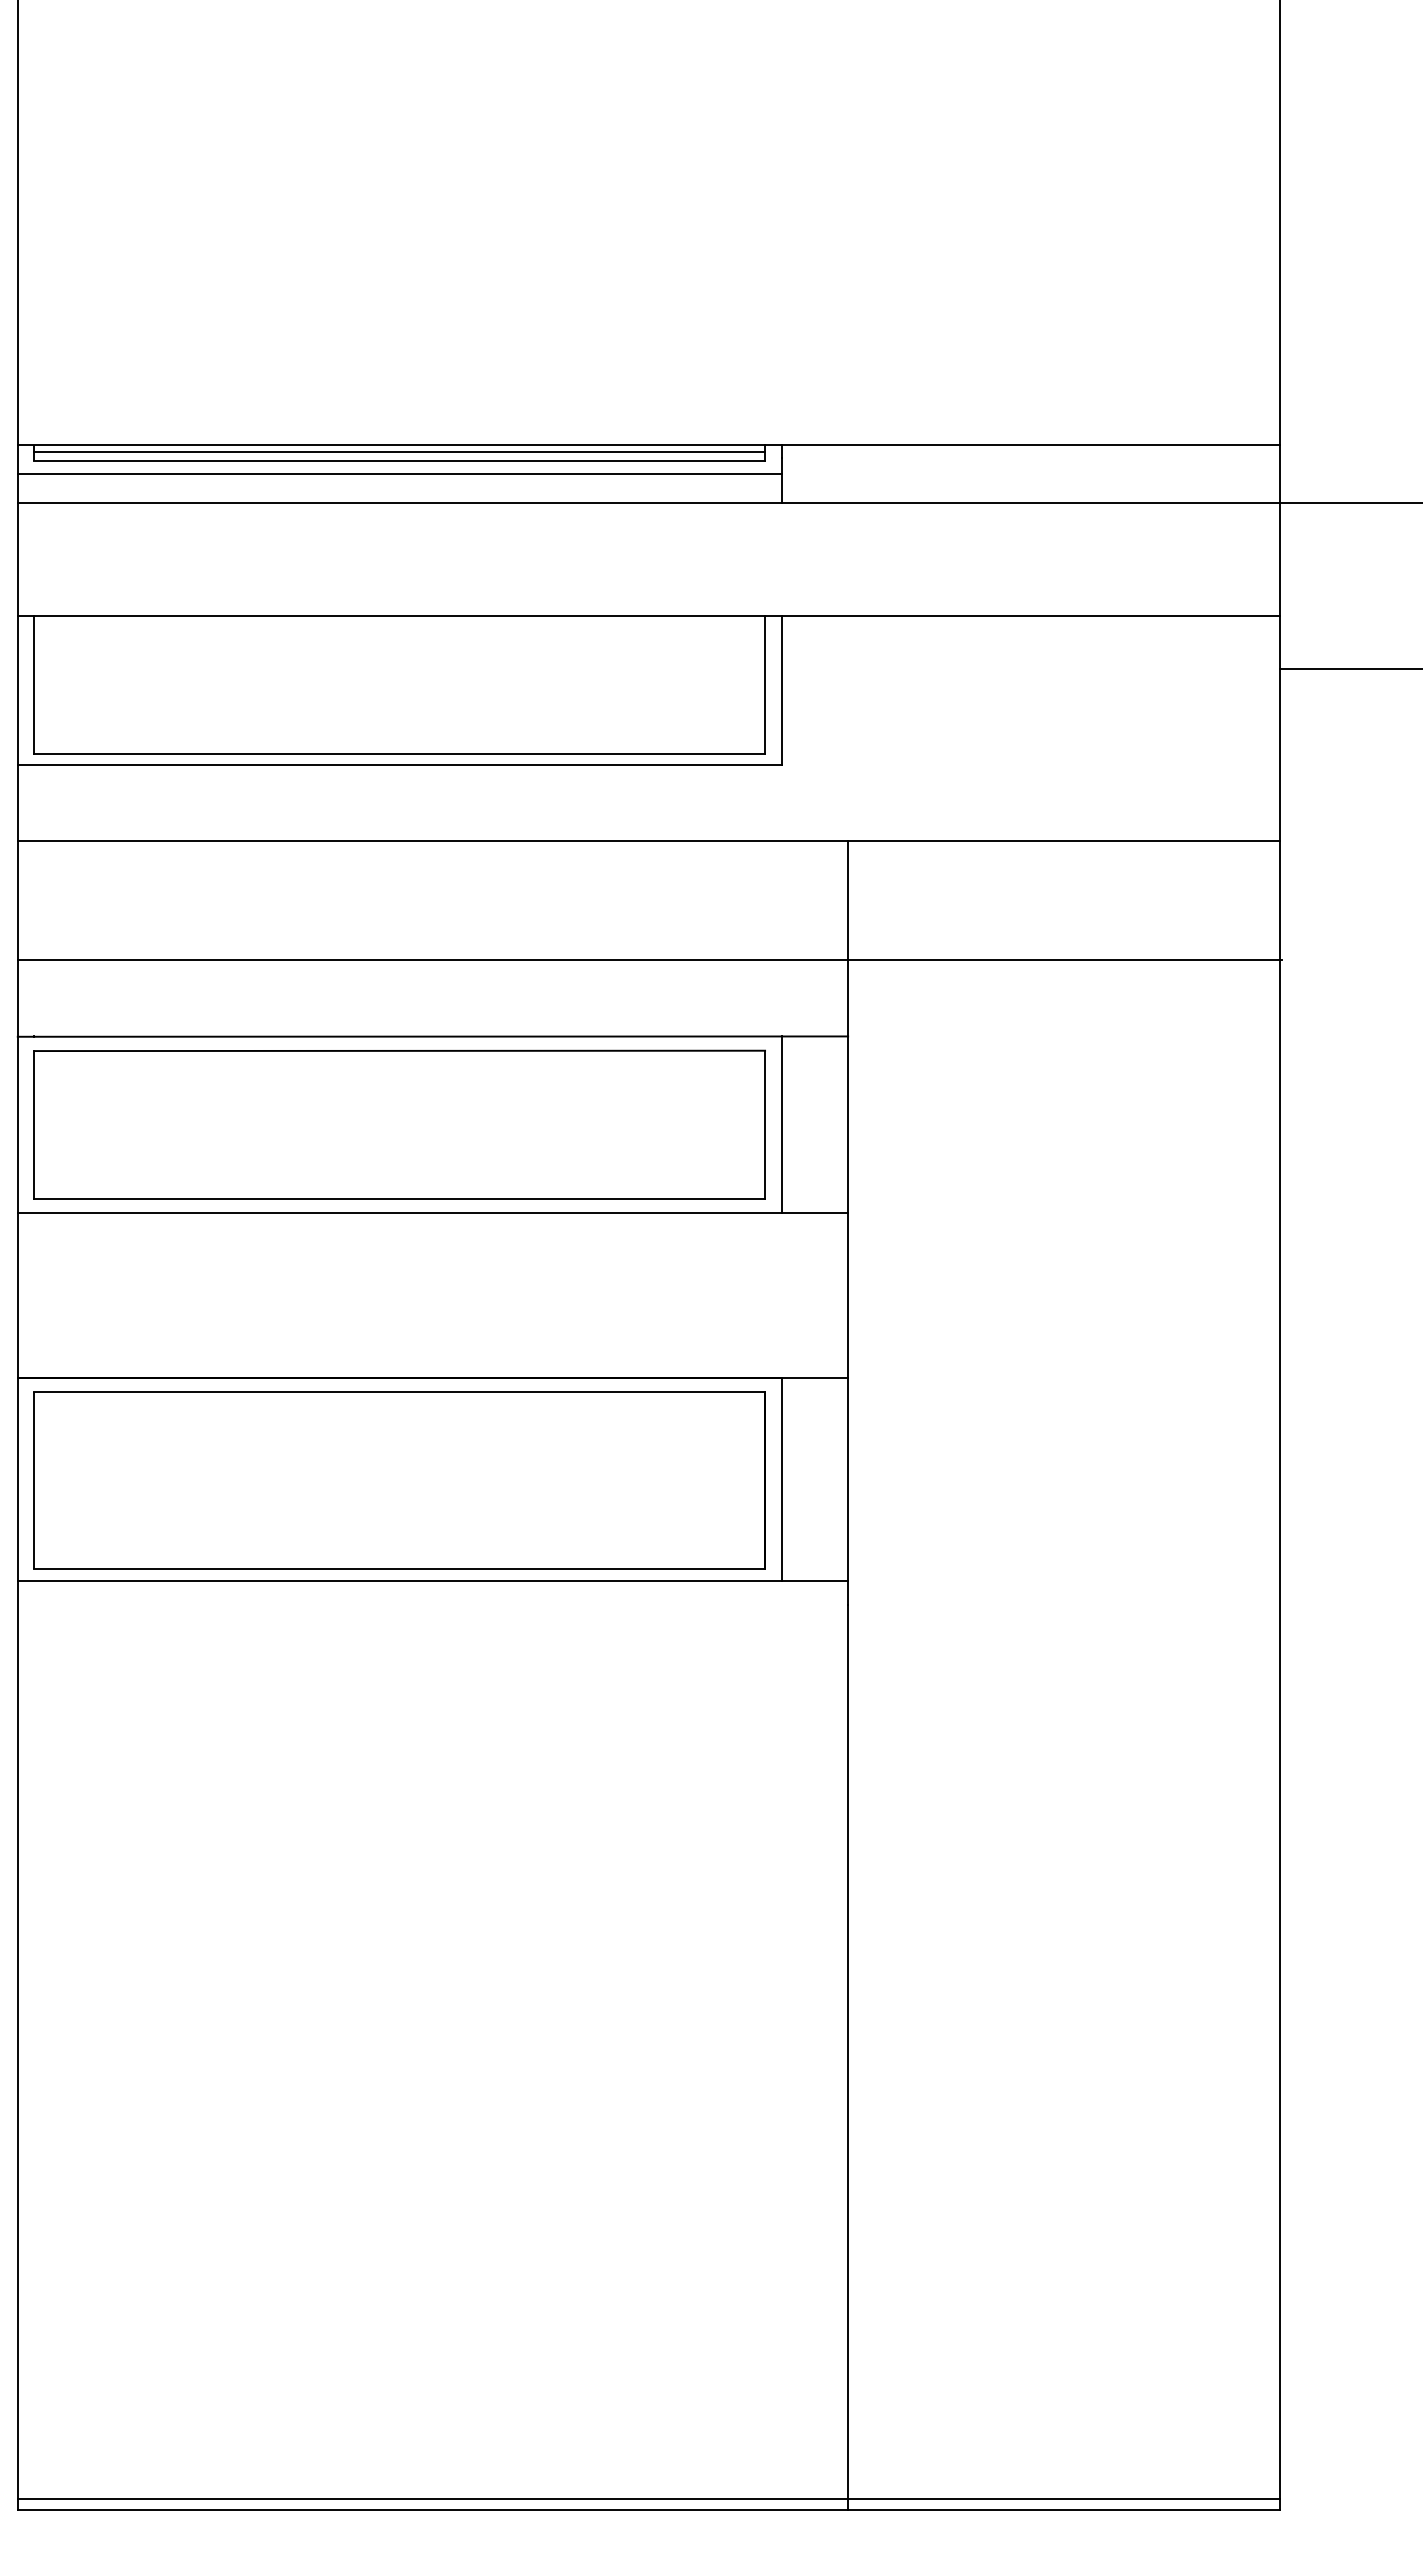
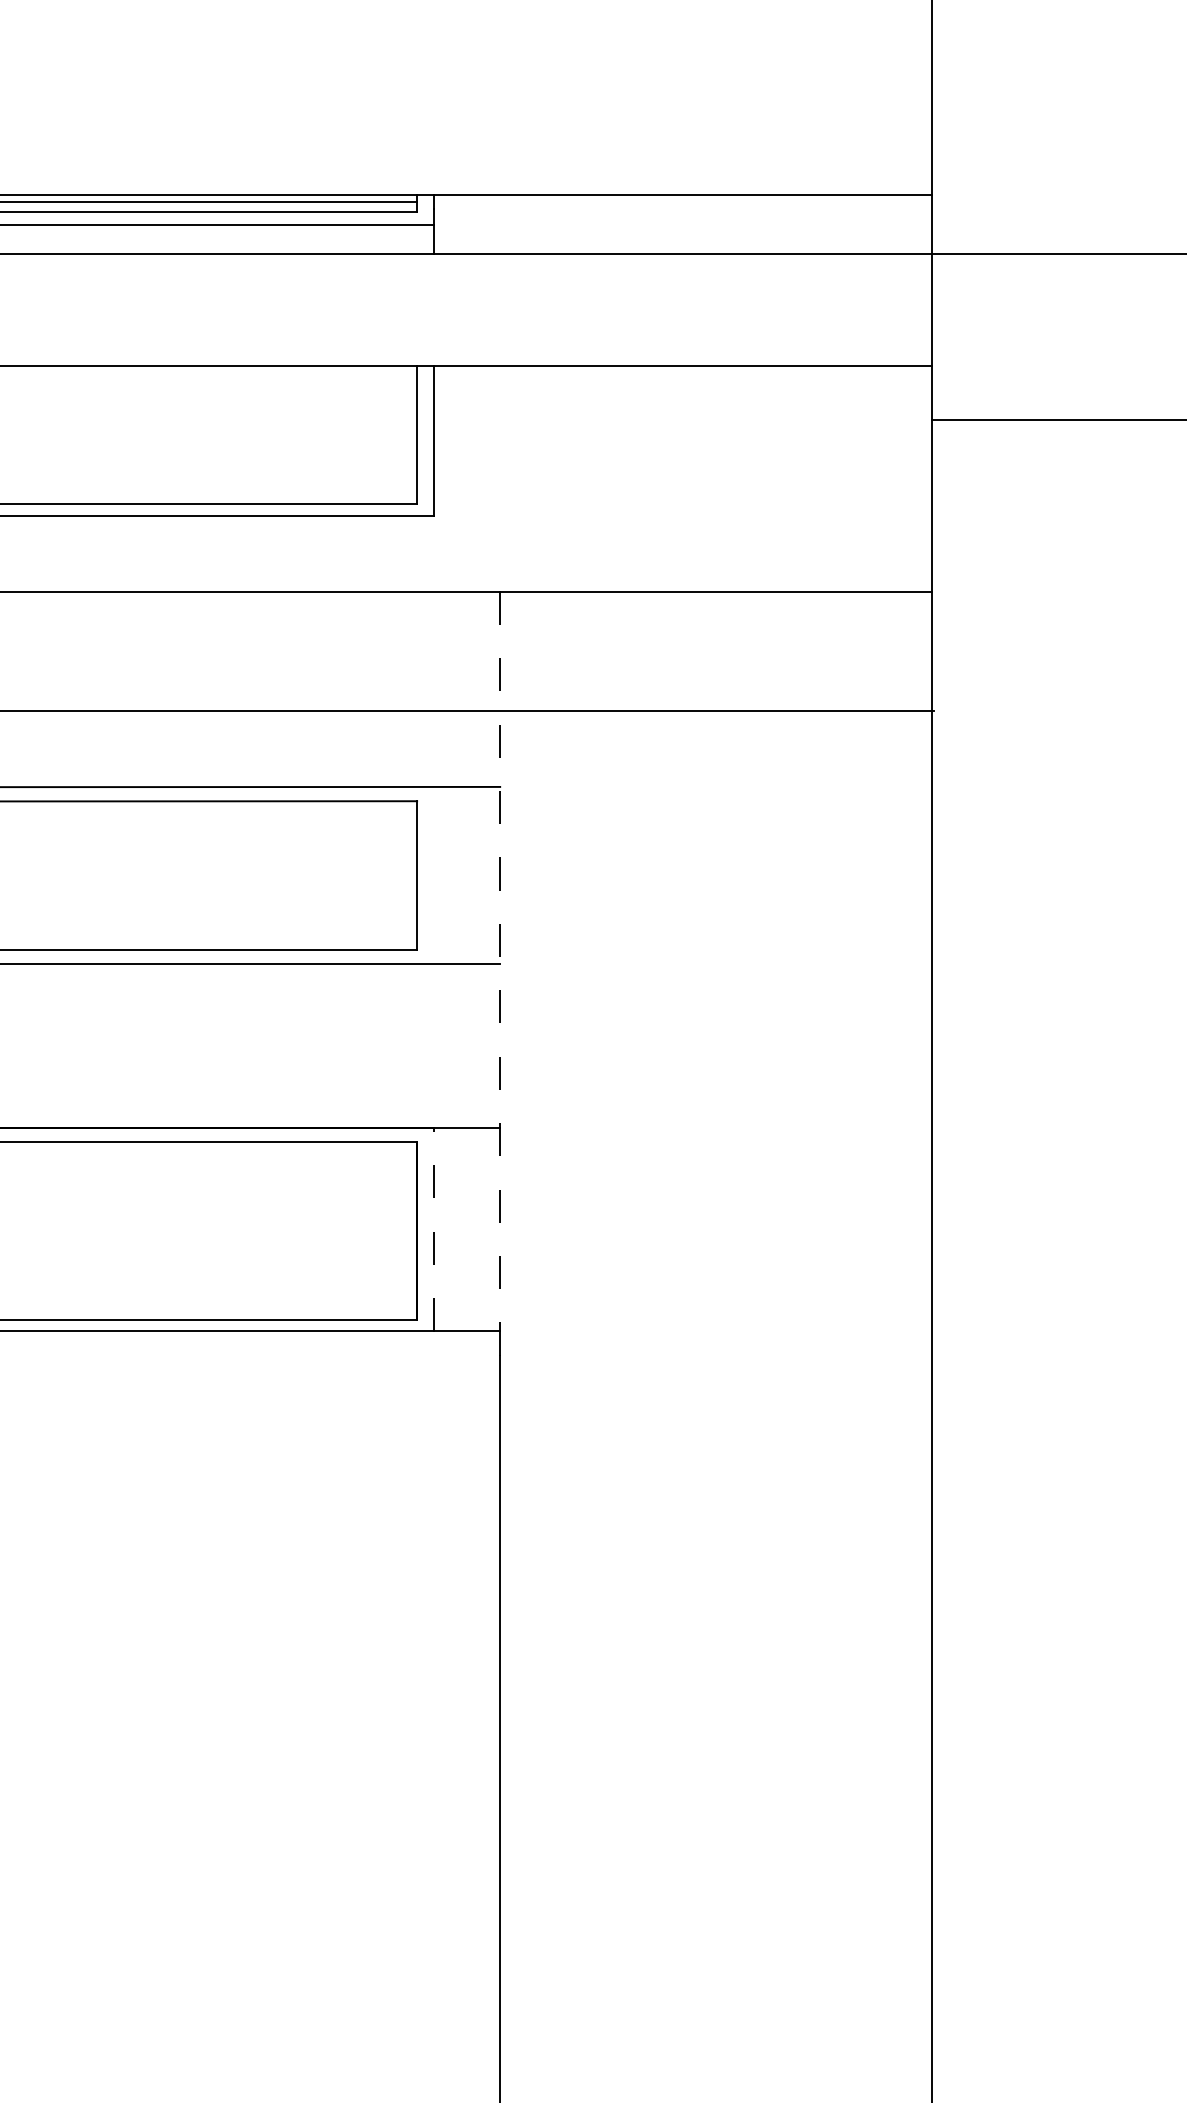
line: (781, 1124) -> (433, 875), removed
line: (848, 1223) -> (500, 974), solid -> dashed
line: (781, 1479) -> (433, 1230), solid -> dashed

